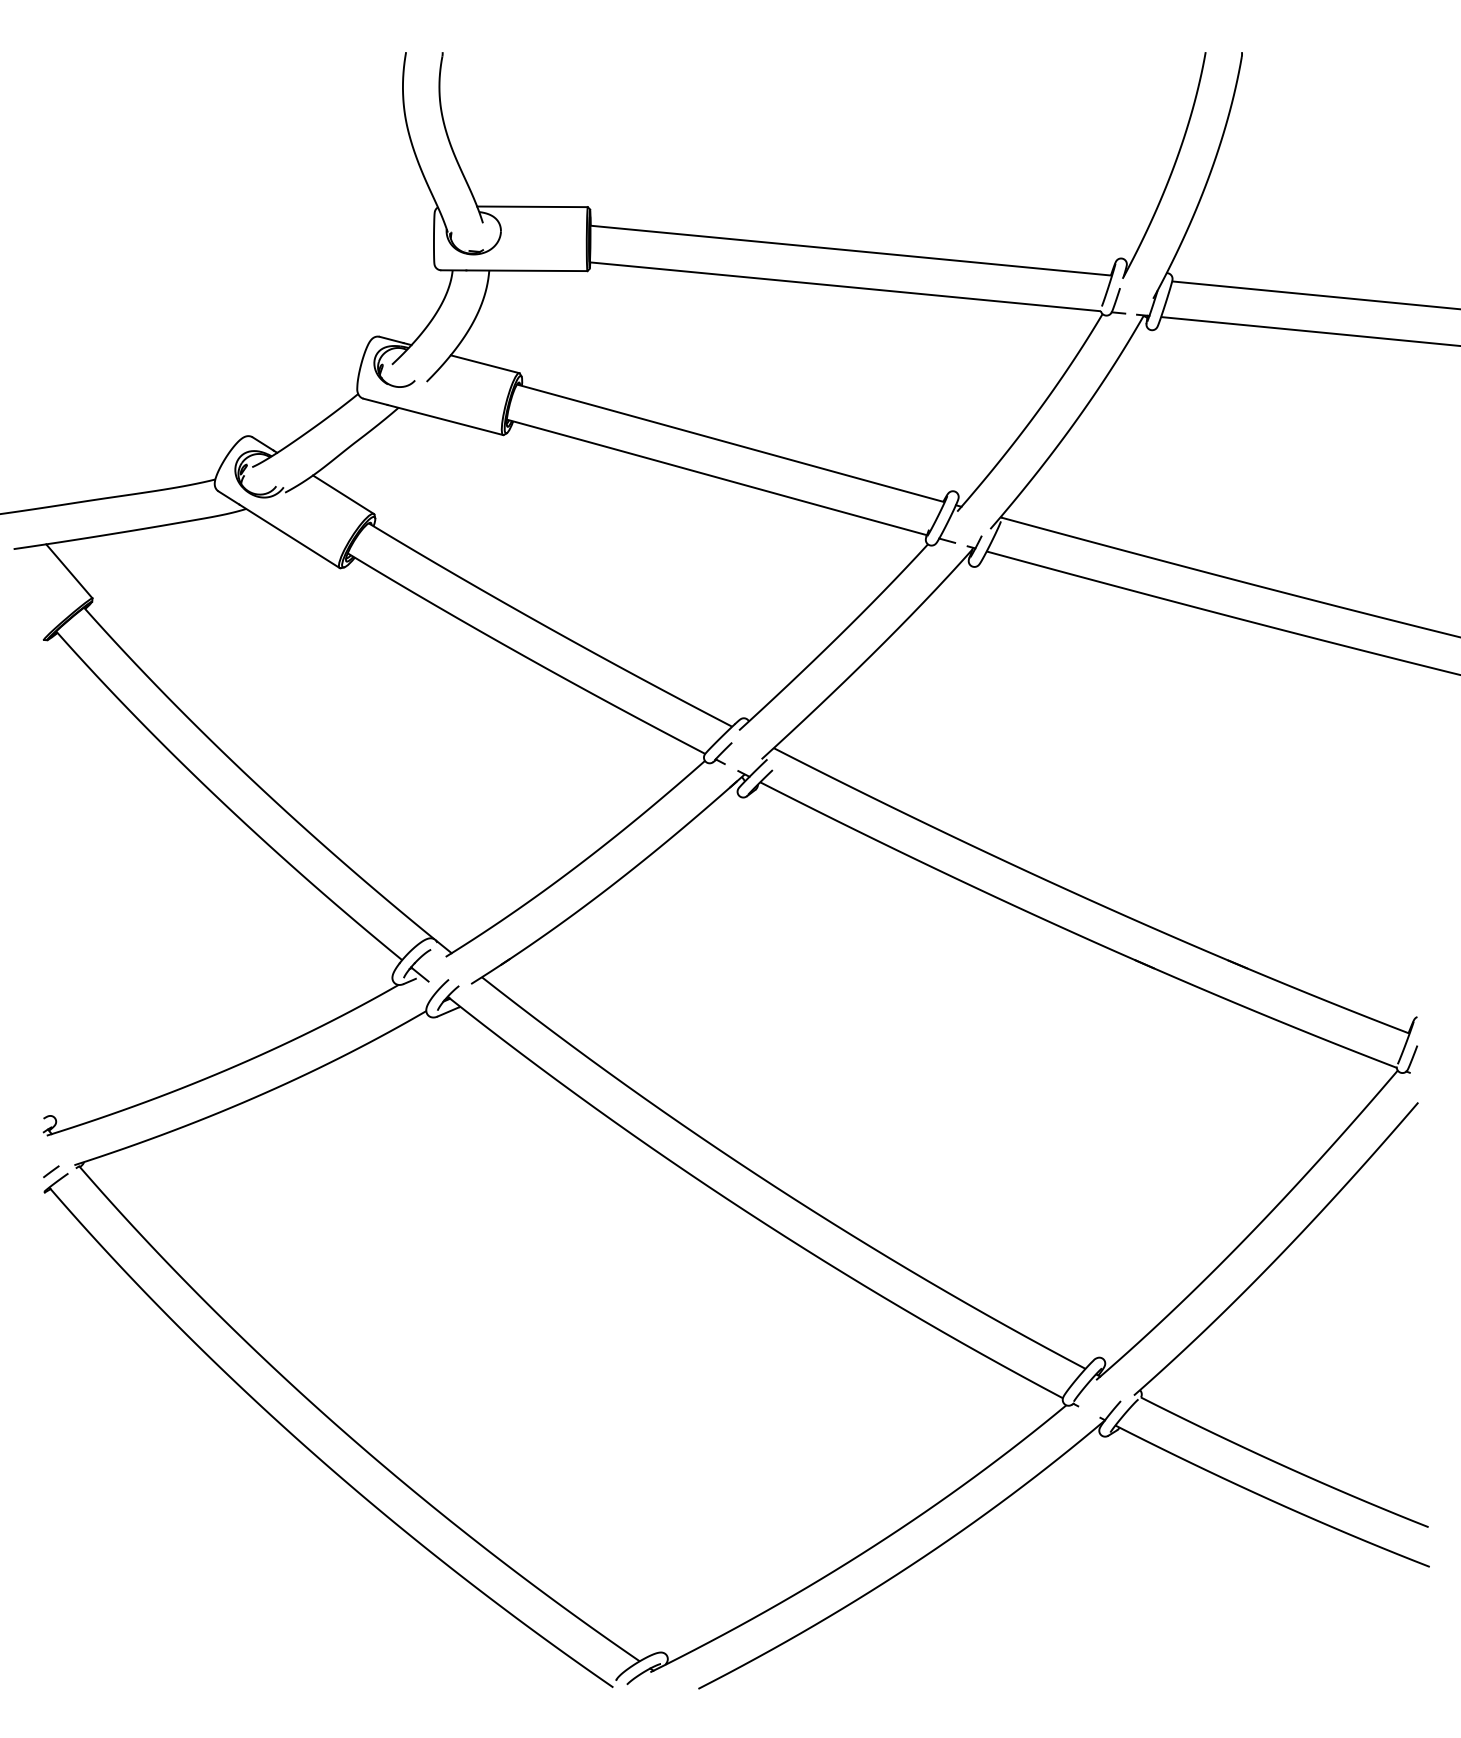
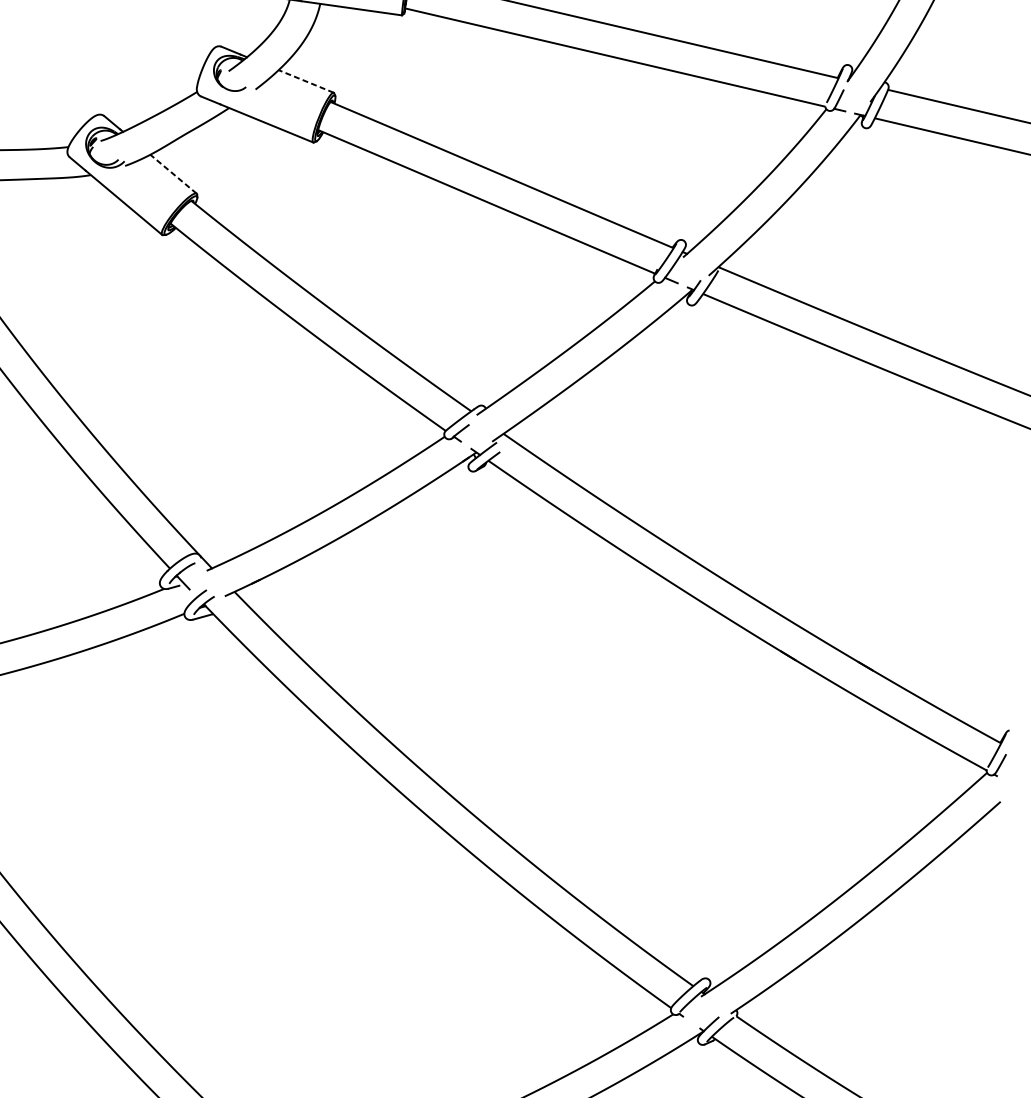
line: (484, 364) -> (305, 81), solid -> dashed
line: (343, 494) -> (173, 174), solid -> dashed

